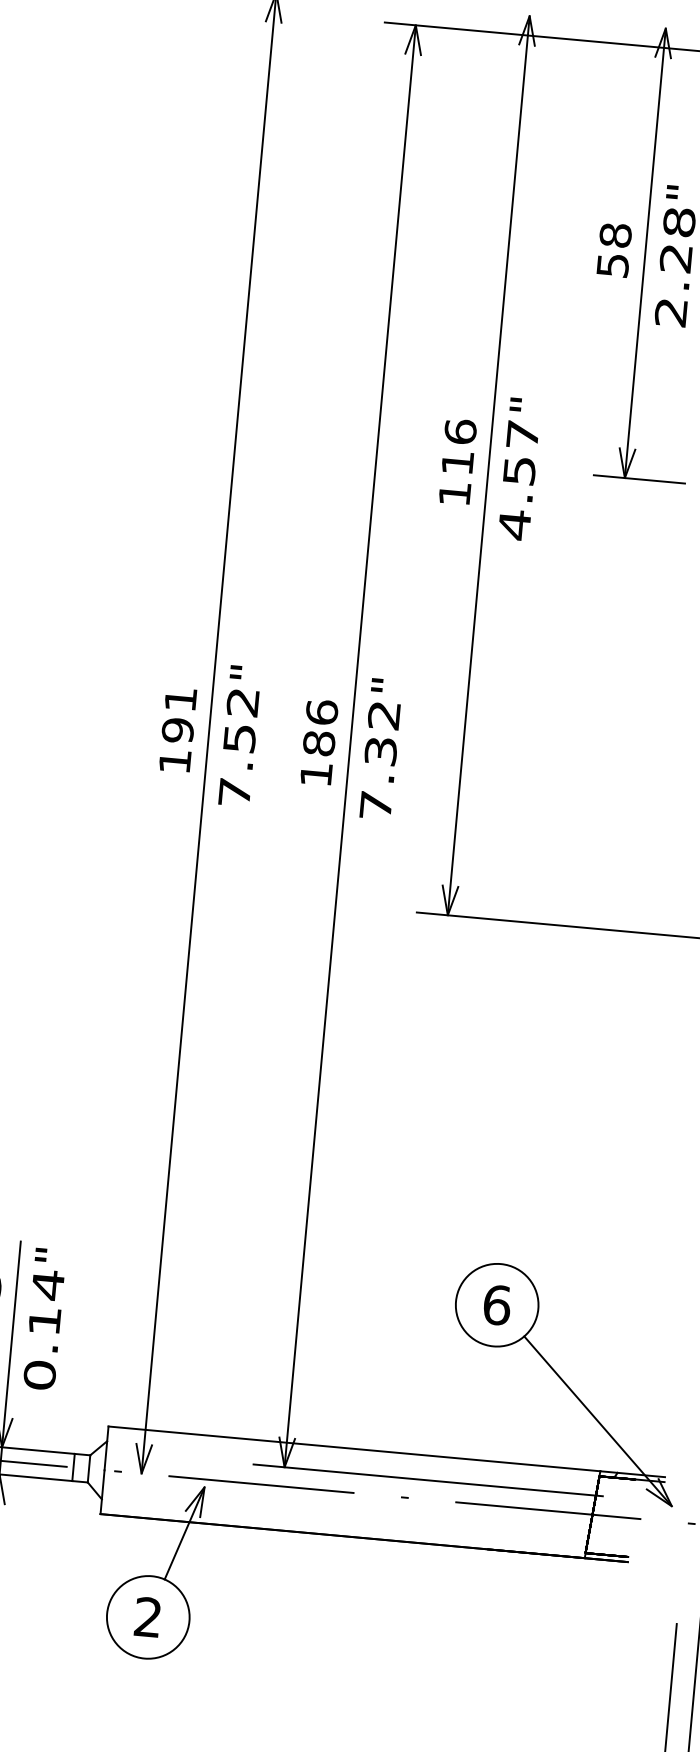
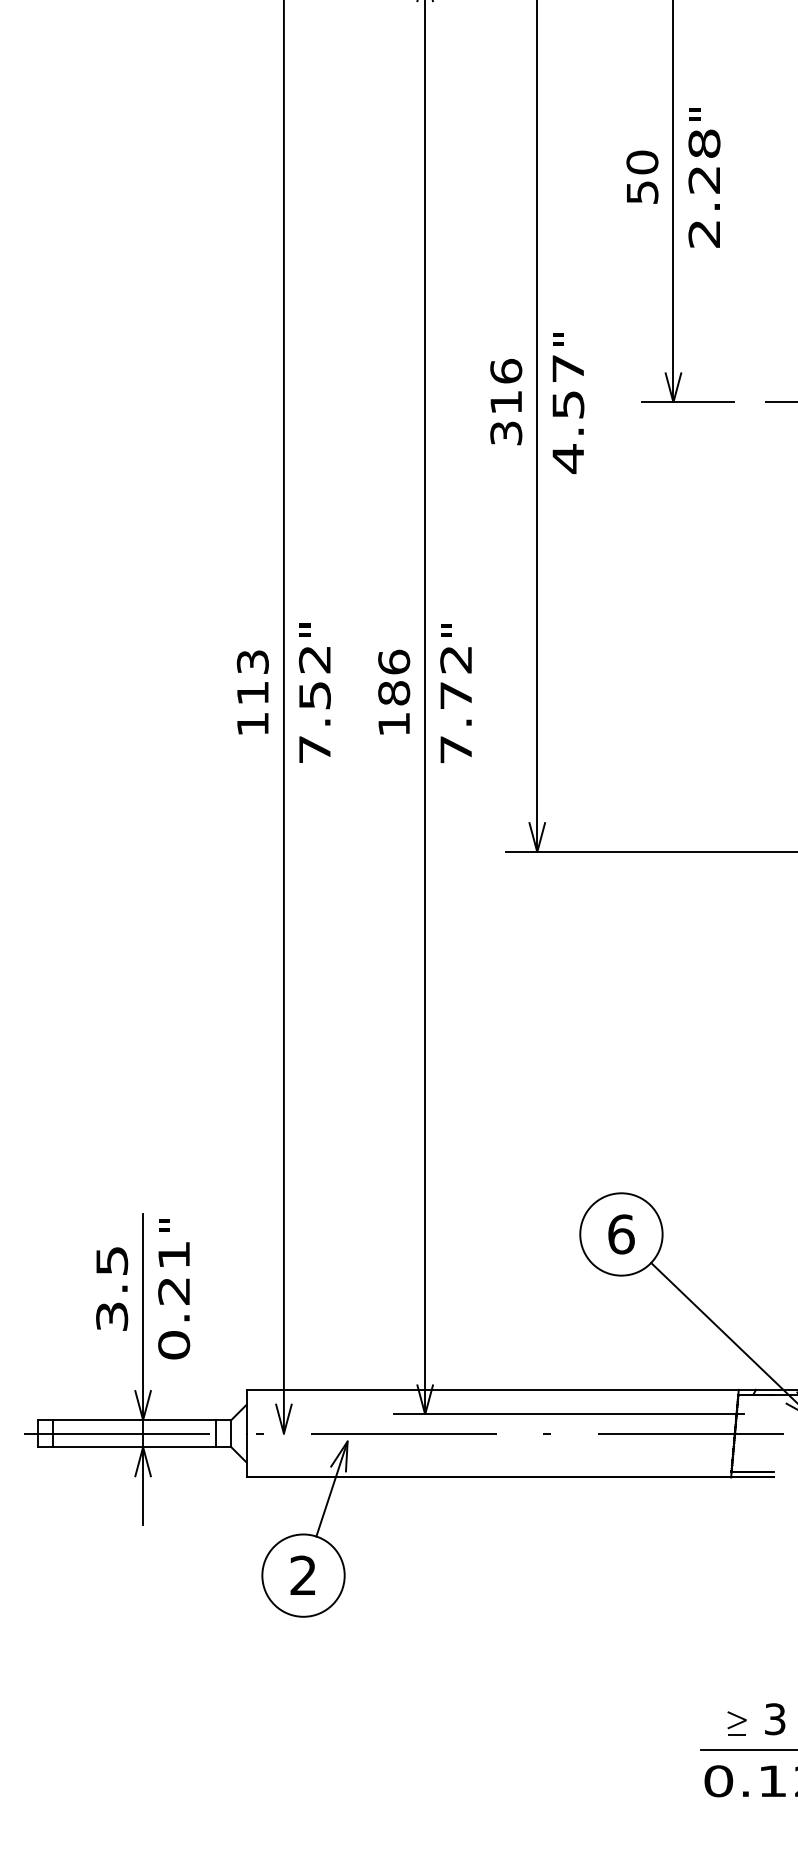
text: (615, 235) -> (642, 162), 58 -> 50
text: (455, 493) -> (506, 433), 116 -> 316
text: (178, 714) -> (252, 677), 191 -> 113
text: (381, 751) -> (456, 695), 7.32 -> 7.72
text: (45, 1302) -> (173, 1272), 0.14 -> 0.21

